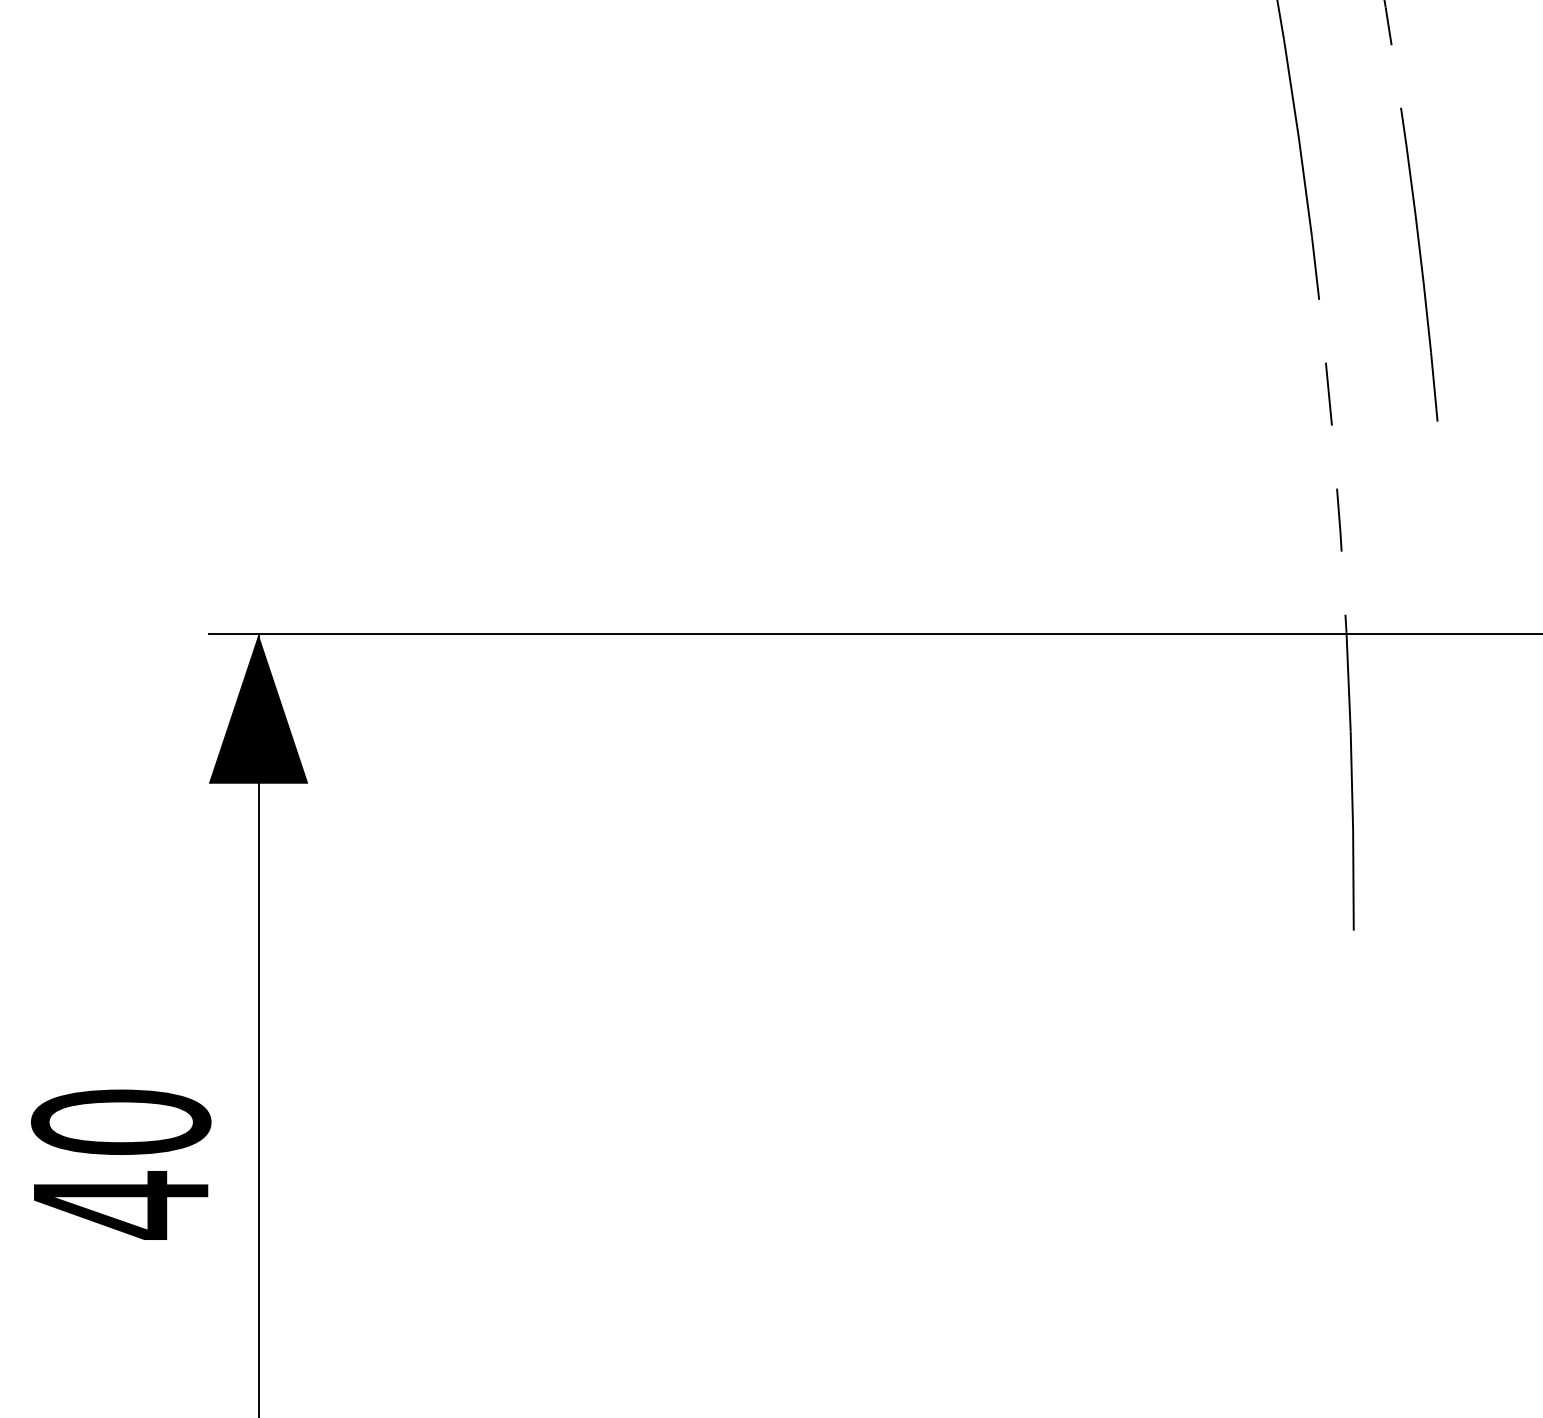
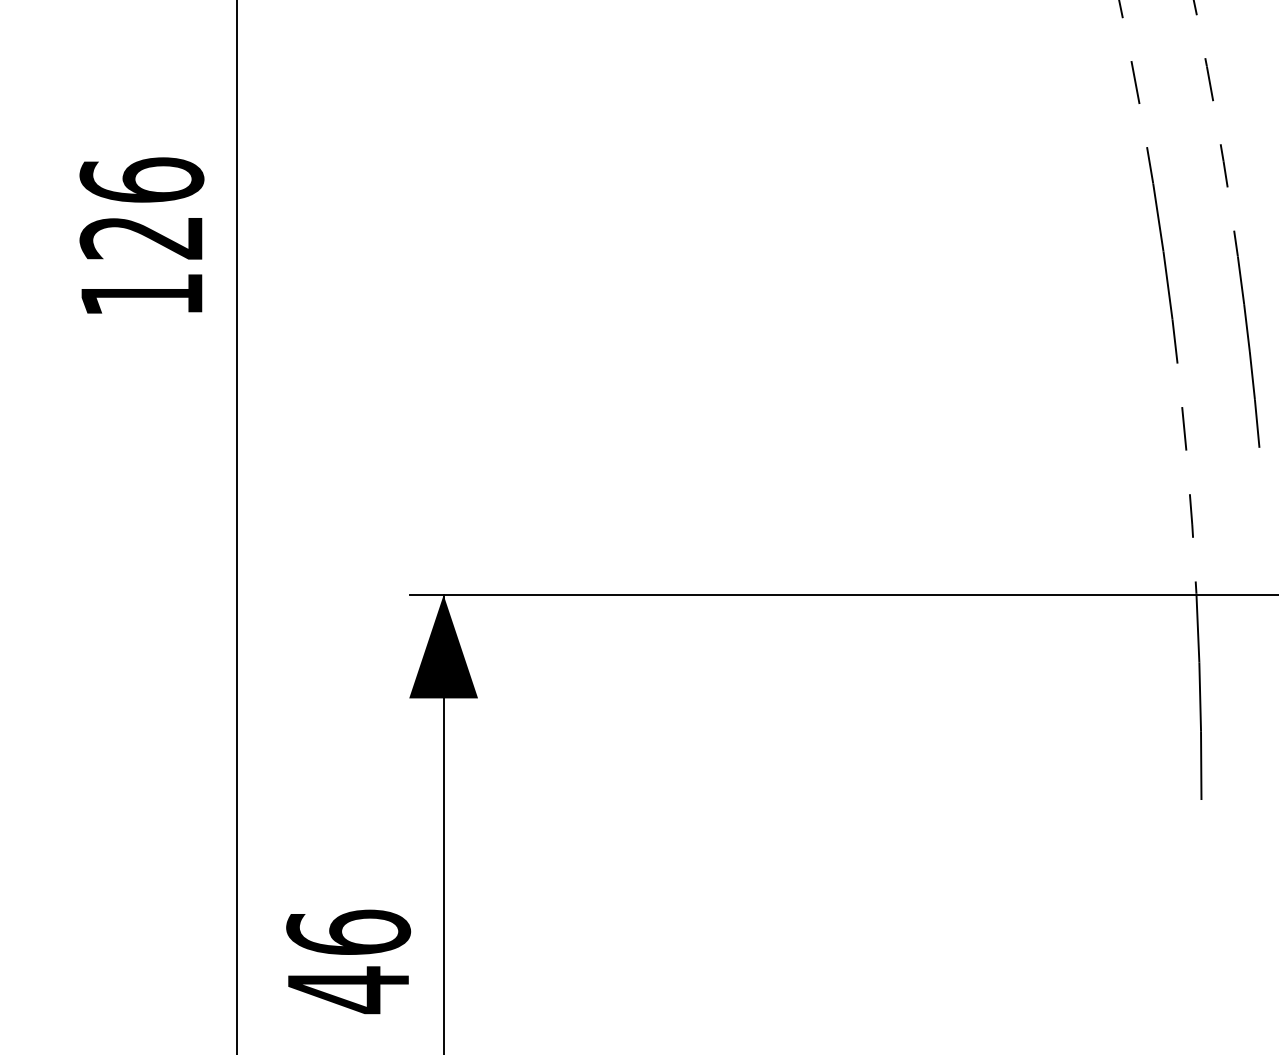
text: (121, 1122) -> (348, 932), 40 -> 46

